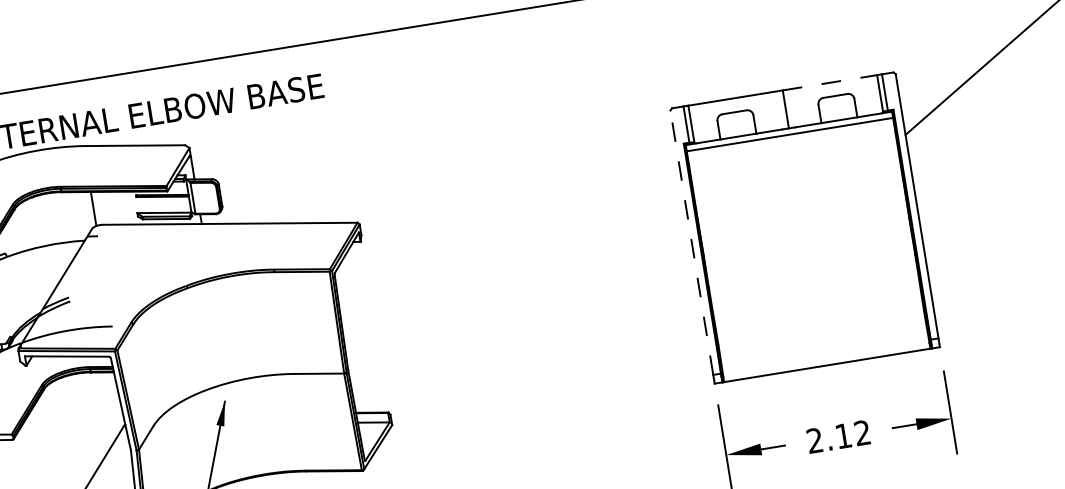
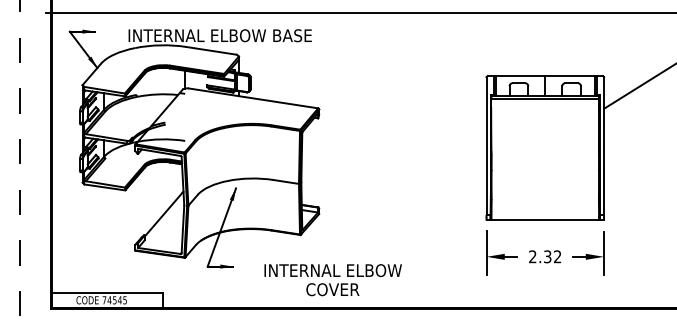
line: (829, 83) -> (569, 76), dashed -> solid
line: (691, 243) -> (486, 146), dashed -> solid
text: (843, 435) -> (547, 256), 2.12 -> 2.32

